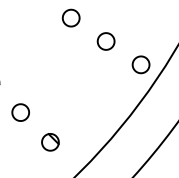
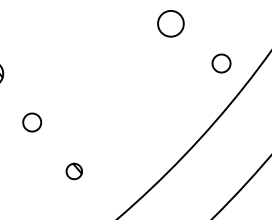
part: (140, 64) -> (220, 62), size x0.7
part: (20, 112) -> (31, 122), size x0.7
part: (50, 142) -> (74, 171), size x0.6

